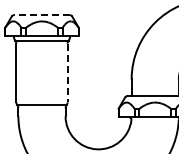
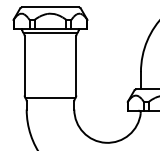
line: (41, 15) -> (49, 7), dashed -> solid
line: (67, 73) -> (76, 66), dashed -> solid

